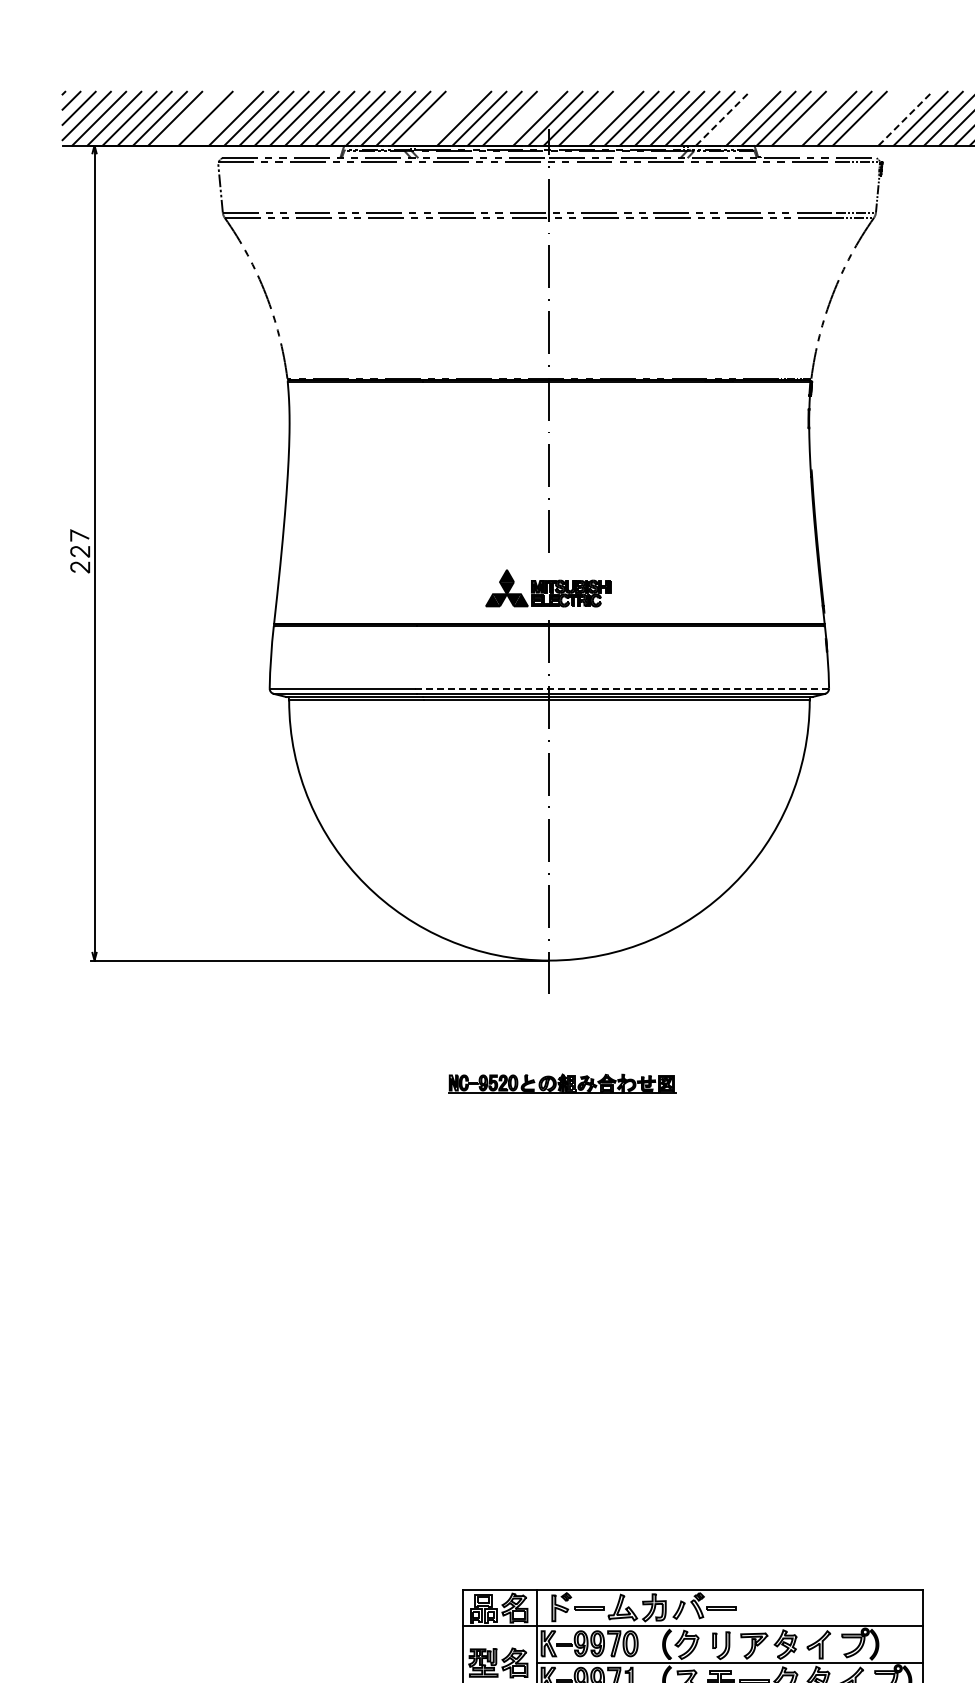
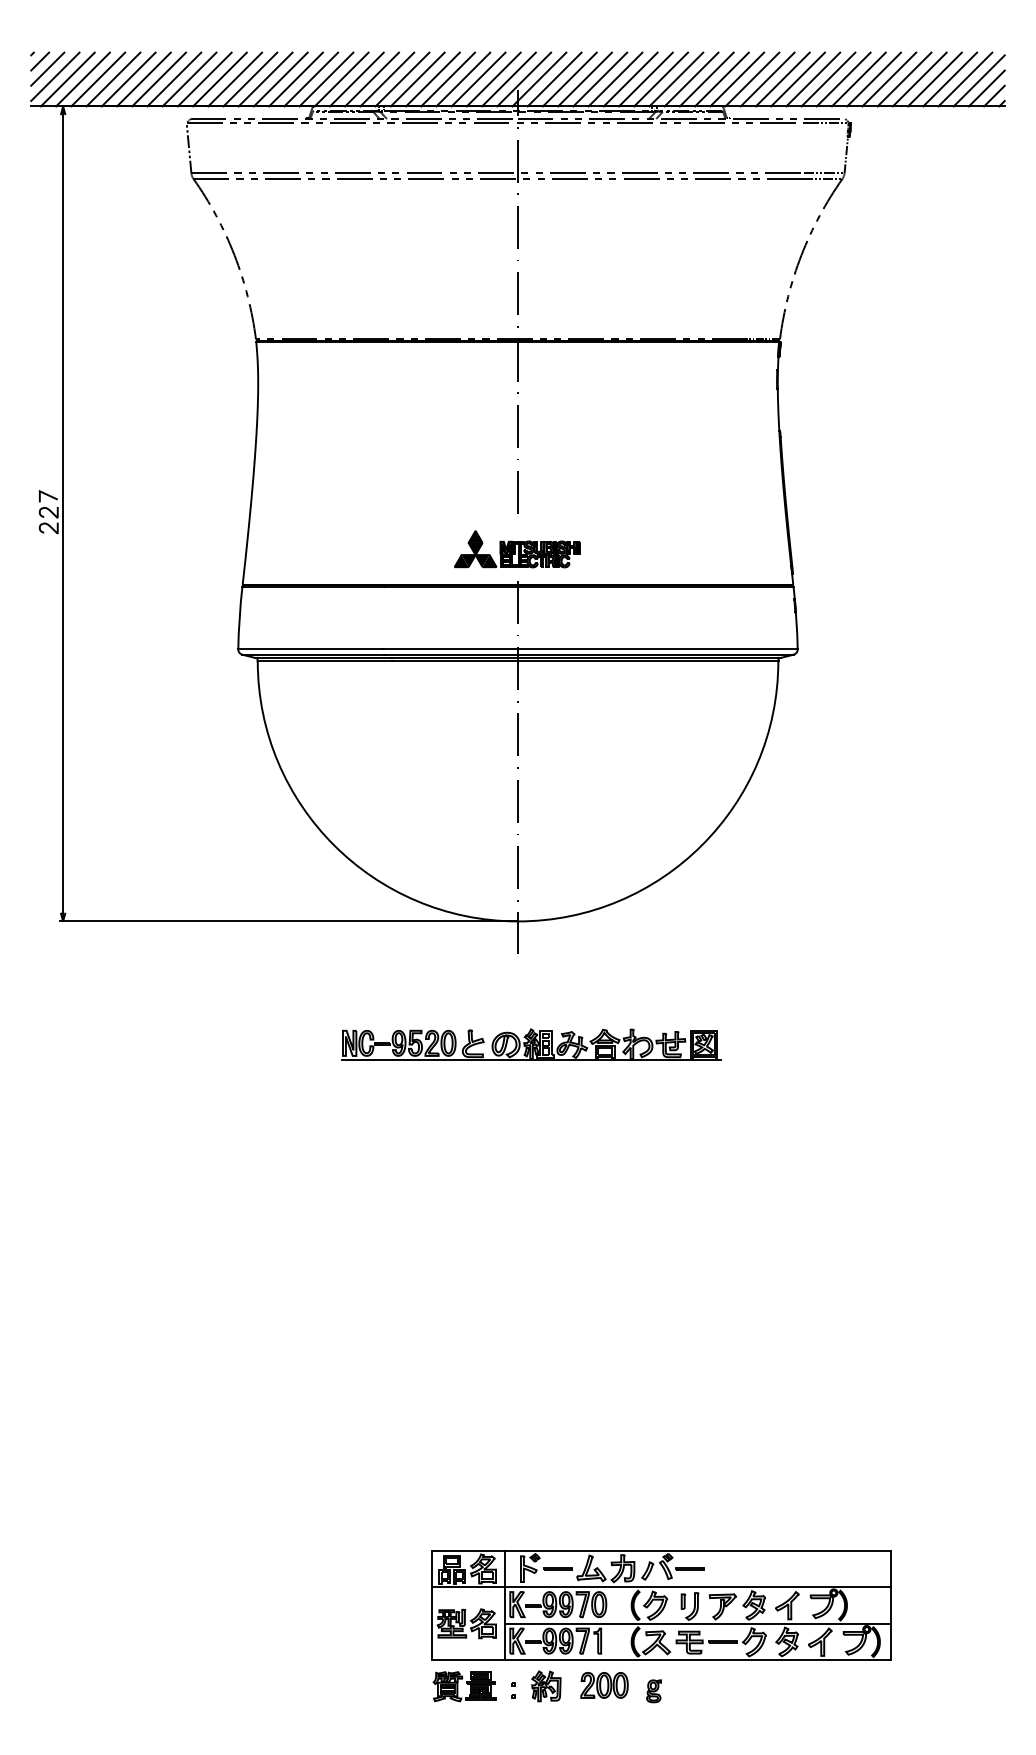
line: (190, 118) -> (159, 79), added
line: (220, 118) -> (189, 79), added
line: (433, 118) -> (402, 79), added
line: (448, 118) -> (417, 79), added
line: (524, 118) -> (493, 79), added
line: (600, 118) -> (569, 79), added
line: (722, 118) -> (691, 79), dashed -> solid
line: (737, 118) -> (706, 79), added
line: (813, 118) -> (782, 79), added
line: (874, 118) -> (843, 79), added
line: (889, 118) -> (858, 79), added
line: (905, 118) -> (874, 79), dashed -> solid
line: (621, 688) -> (590, 649), dashed -> solid
part: (562, 1083) -> (531, 1044), size x1.67

